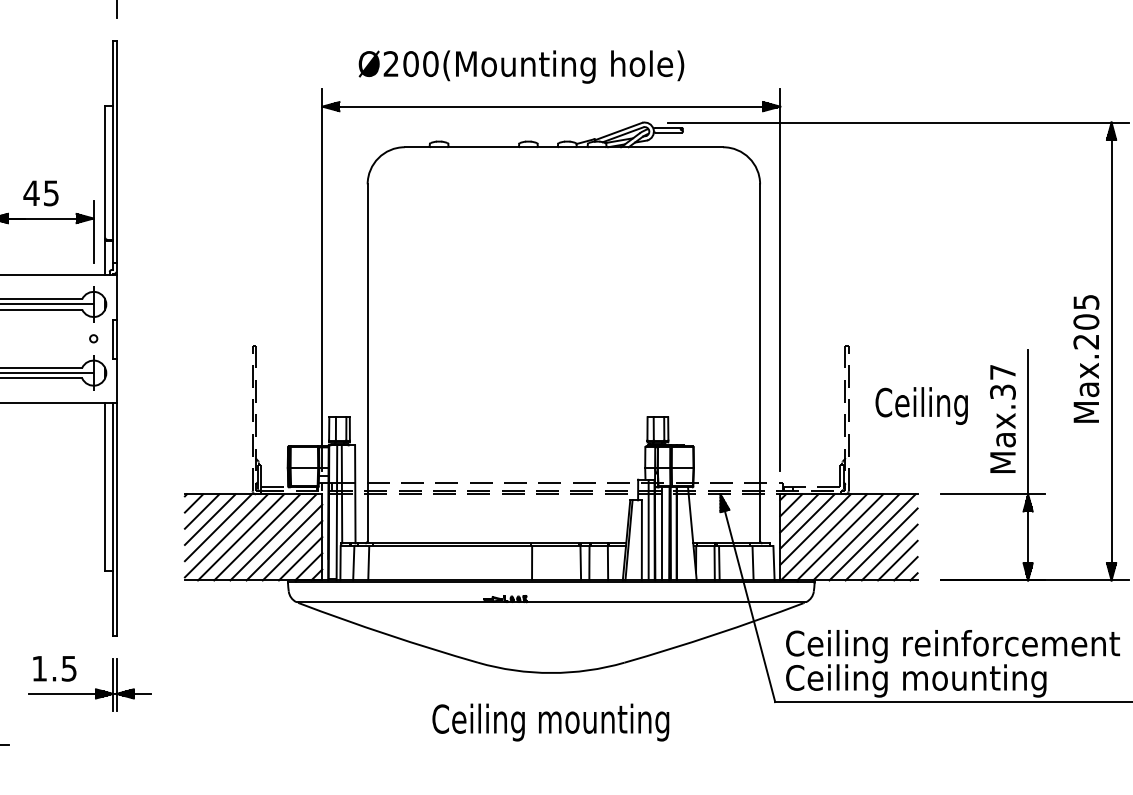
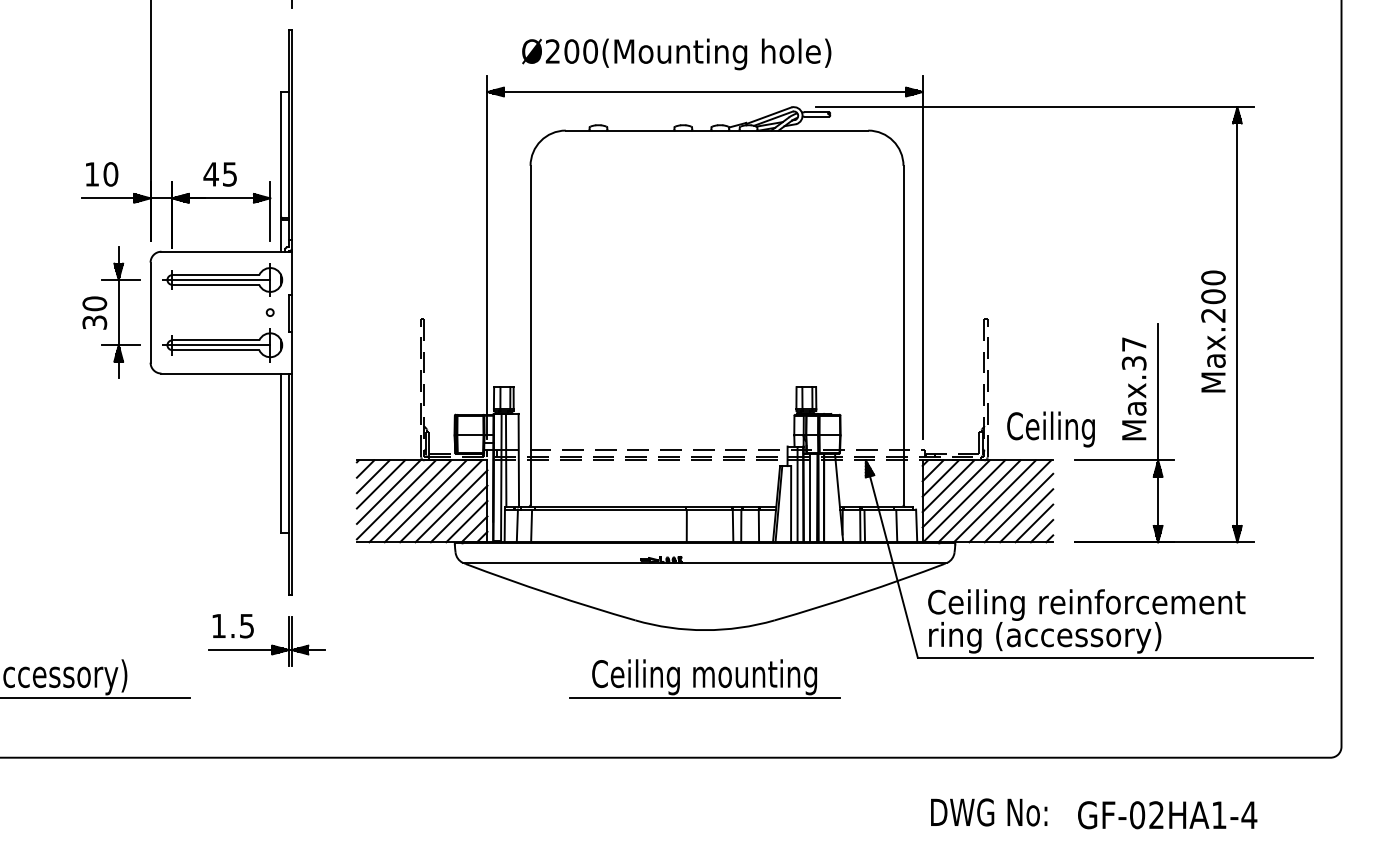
text: (1086, 301) -> (1213, 277), Max.205 -> Max.200
text: (921, 406) -> (1050, 429), moved
text: (915, 680) -> (1051, 637), Ceiling mounting -> ring (accessory)
line: (550, 744) -> (704, 698), added

